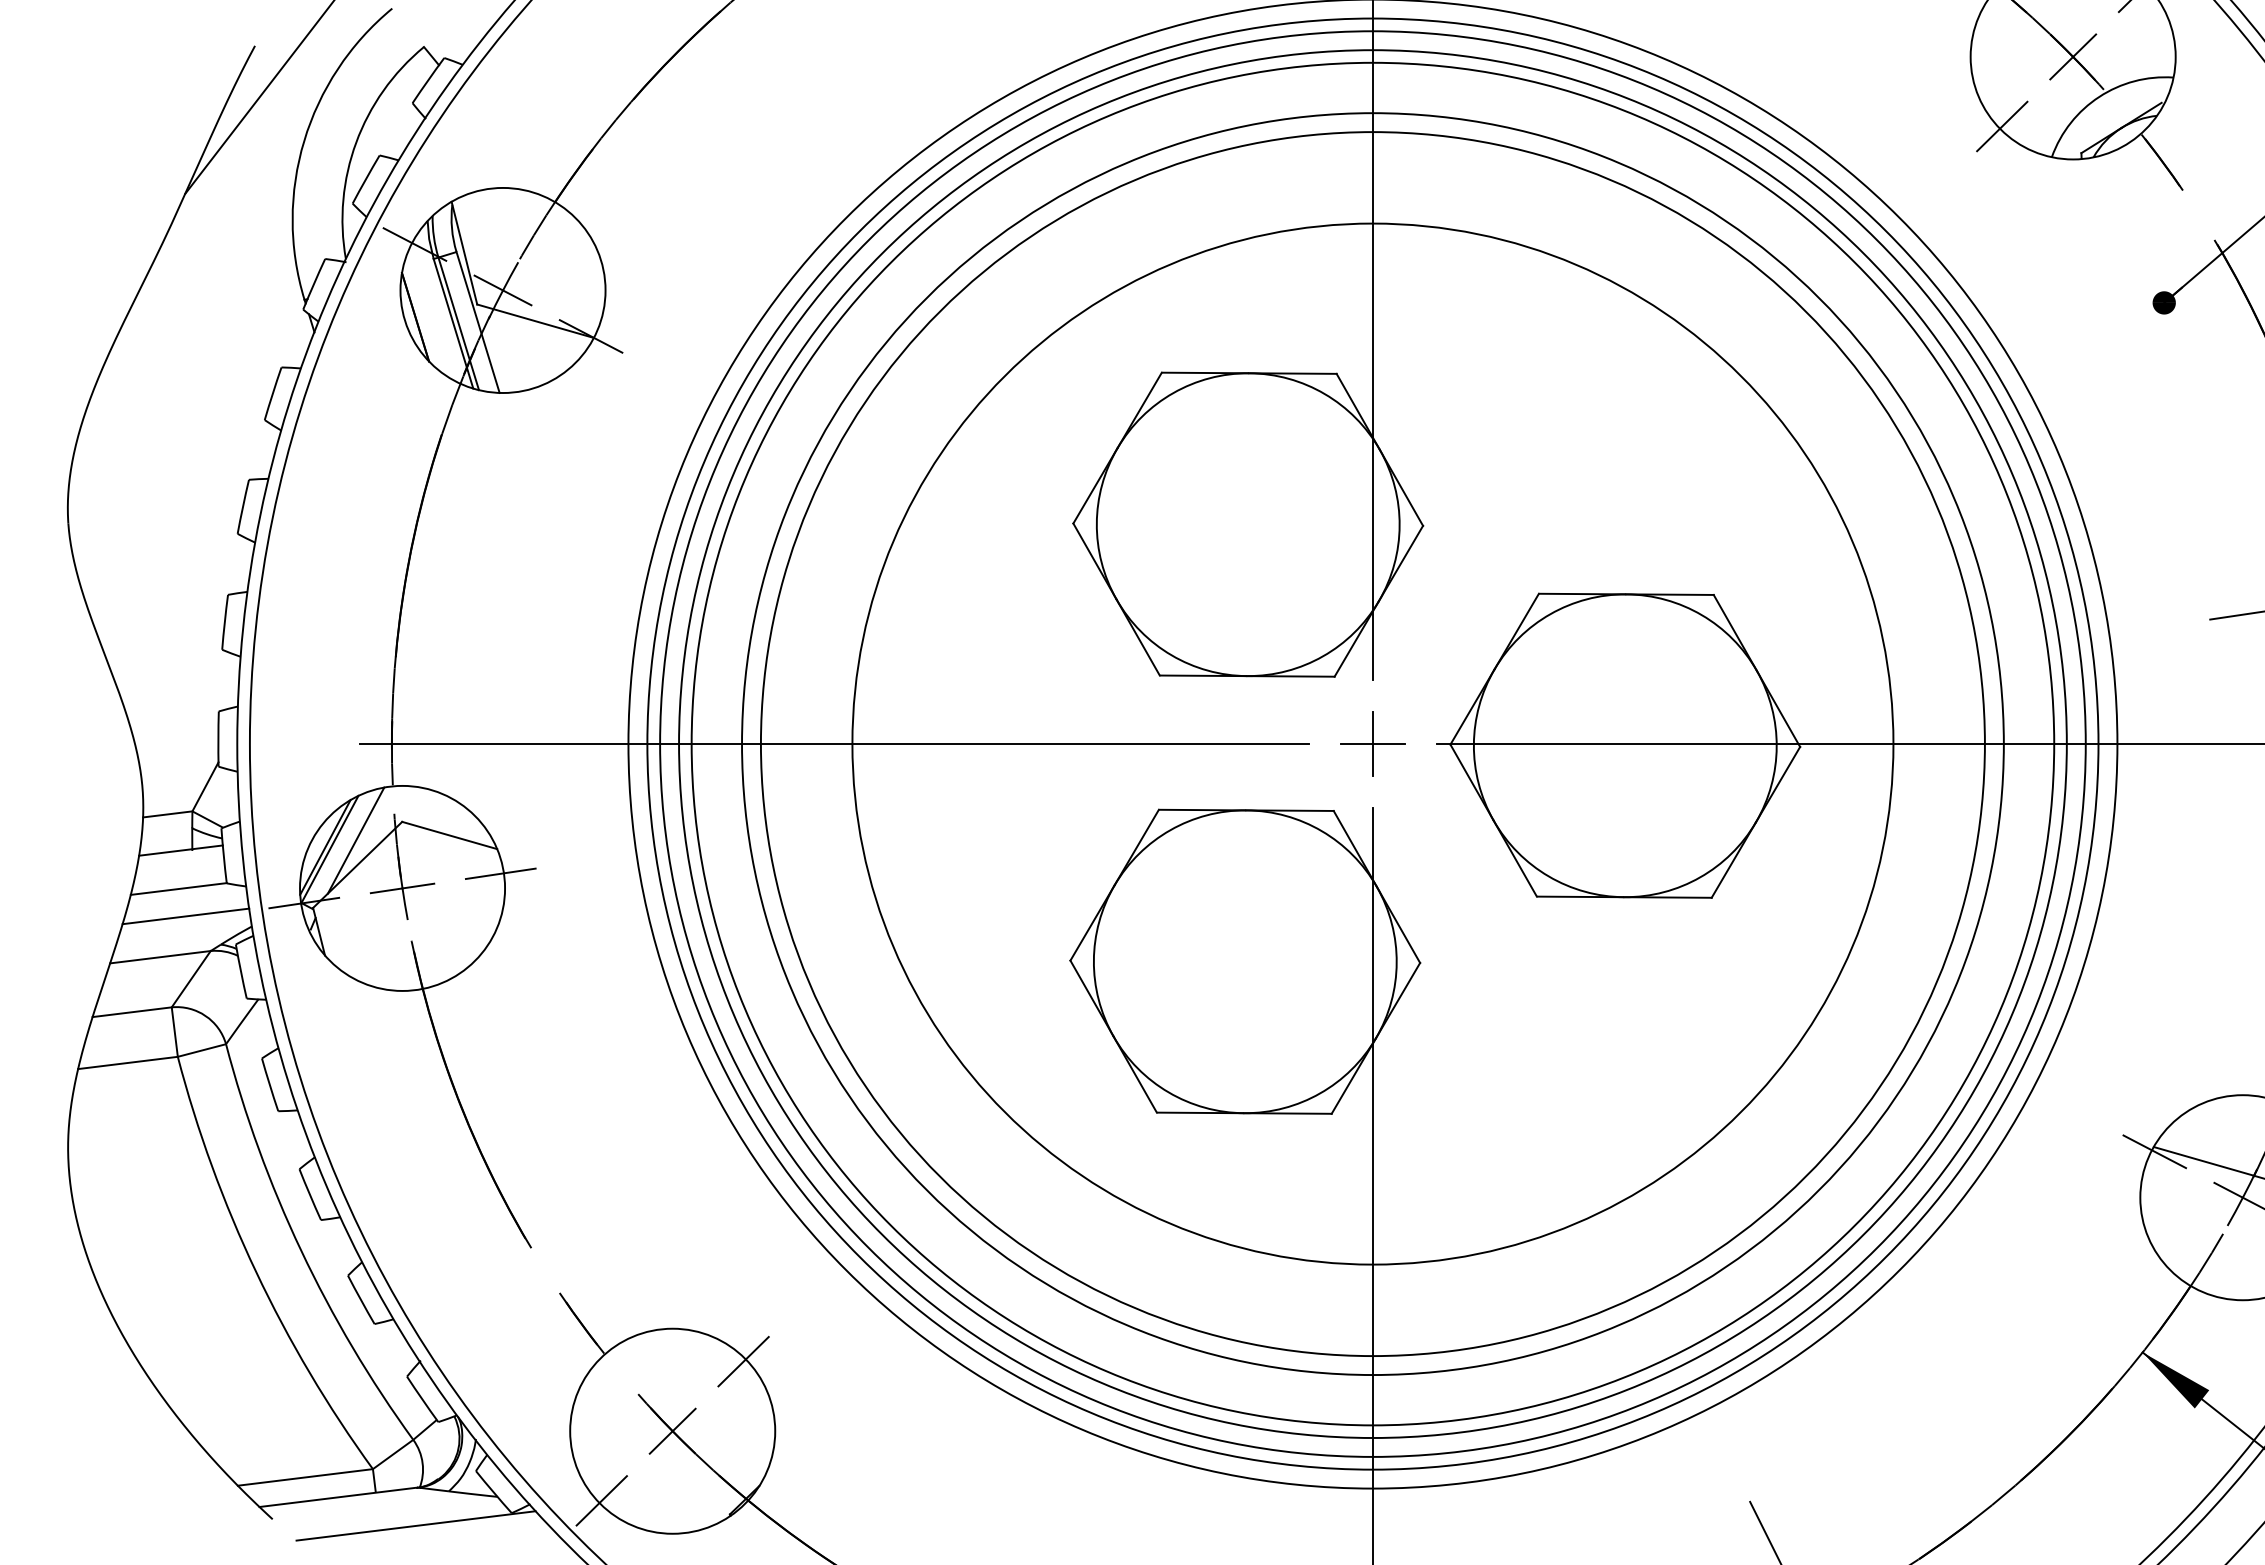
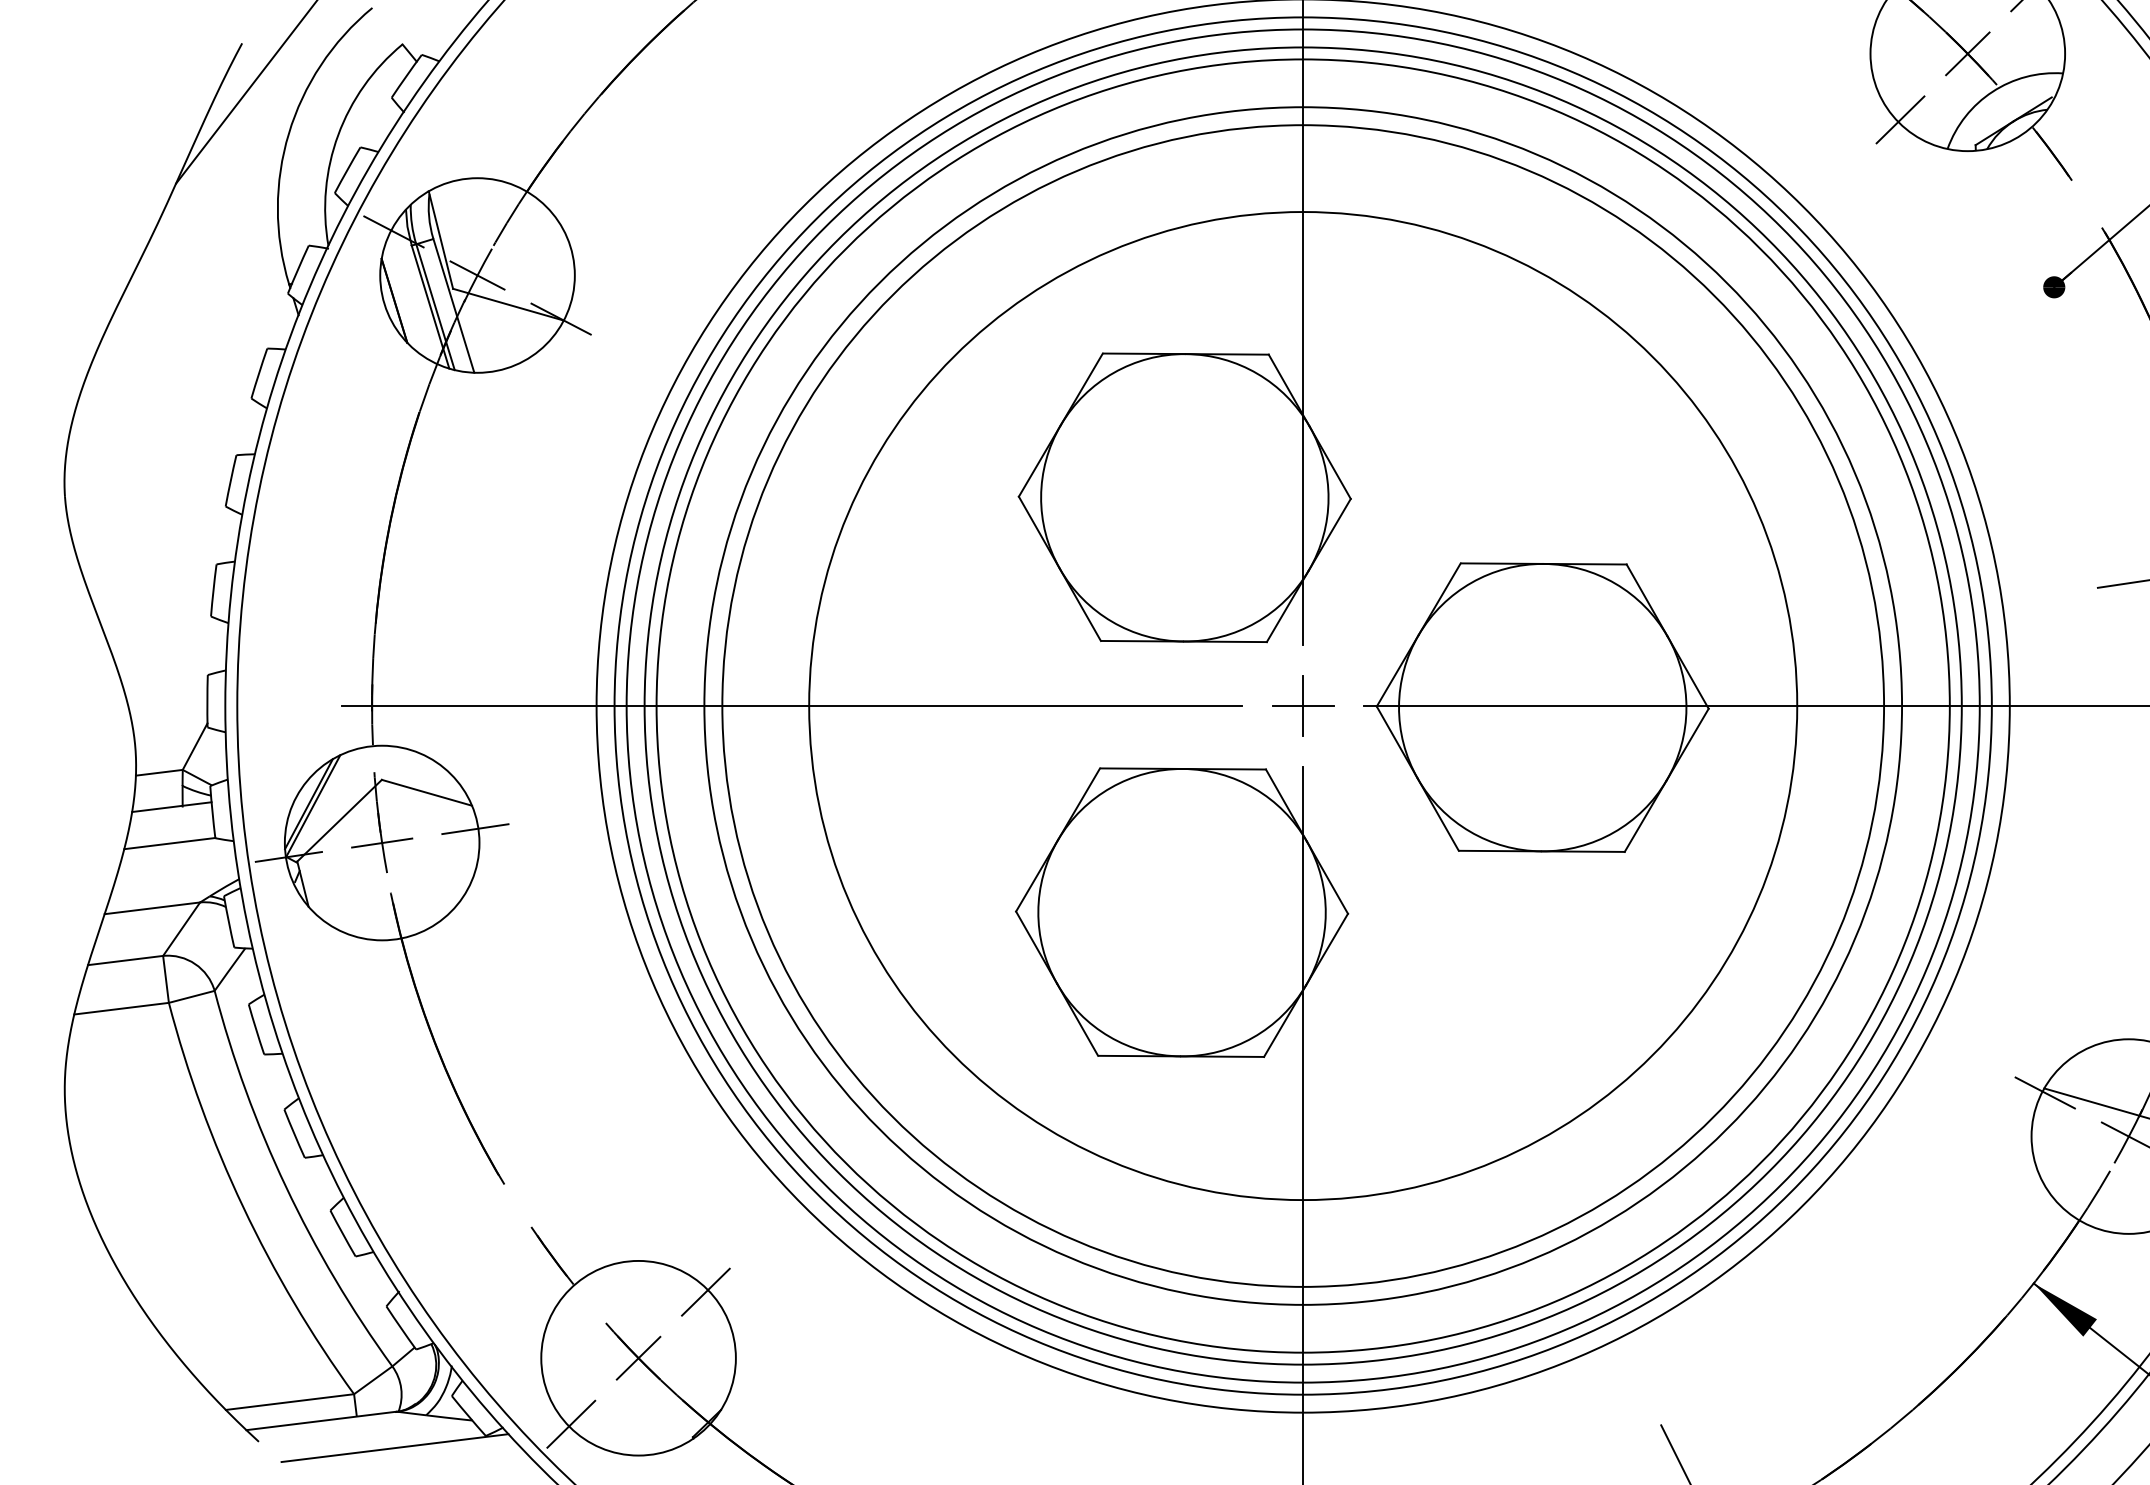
line: (355, 840) -> (337, 797), removed
line: (185, 916) -> (176, 869), removed

